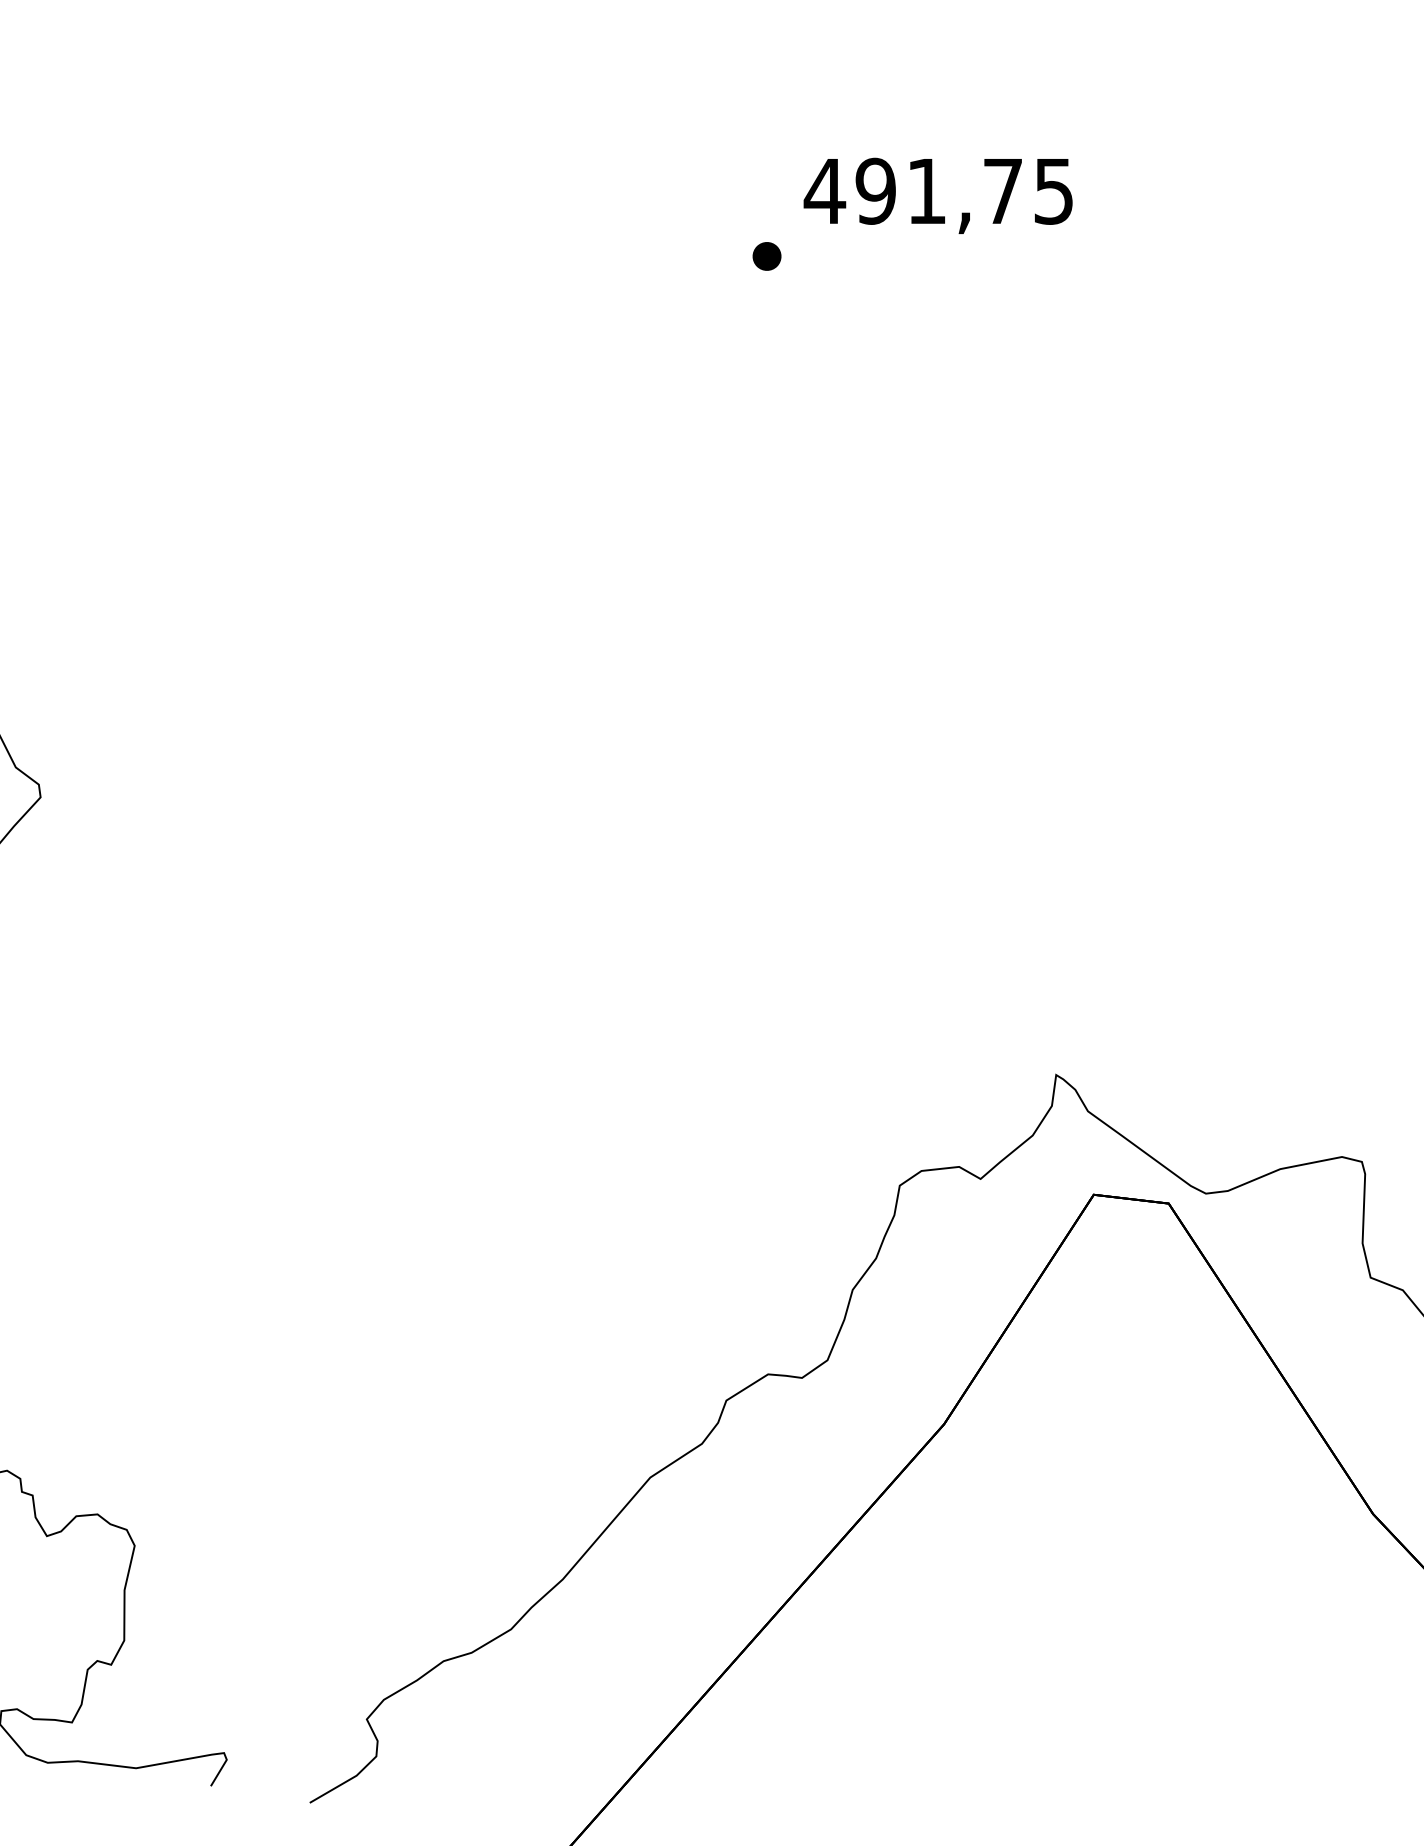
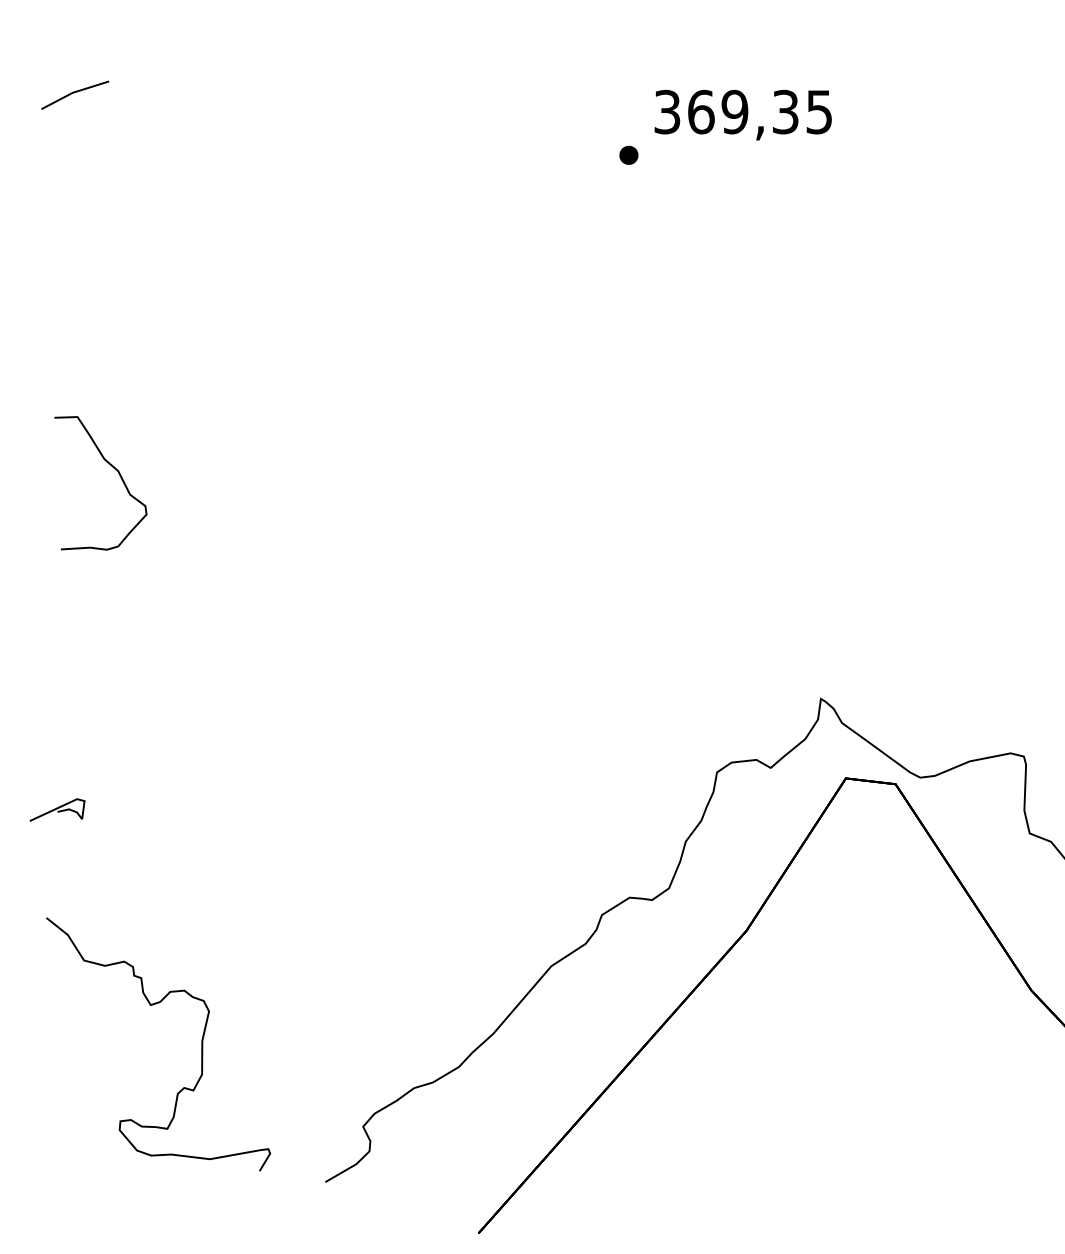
text: (912, 190) -> (725, 111), 491,75 -> 369,35

